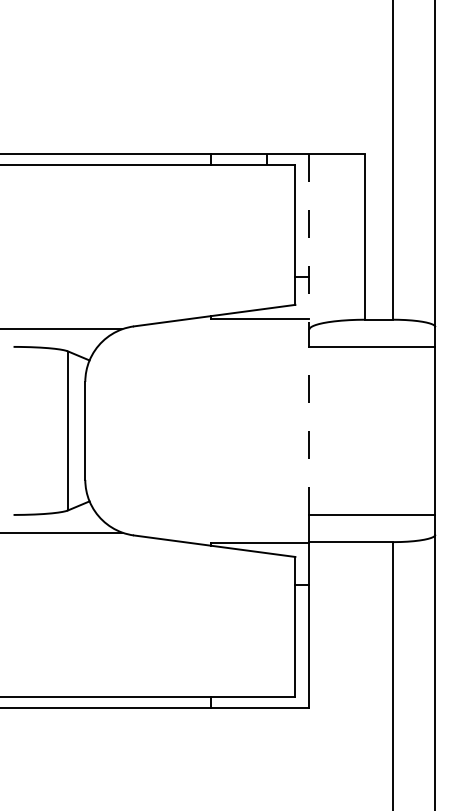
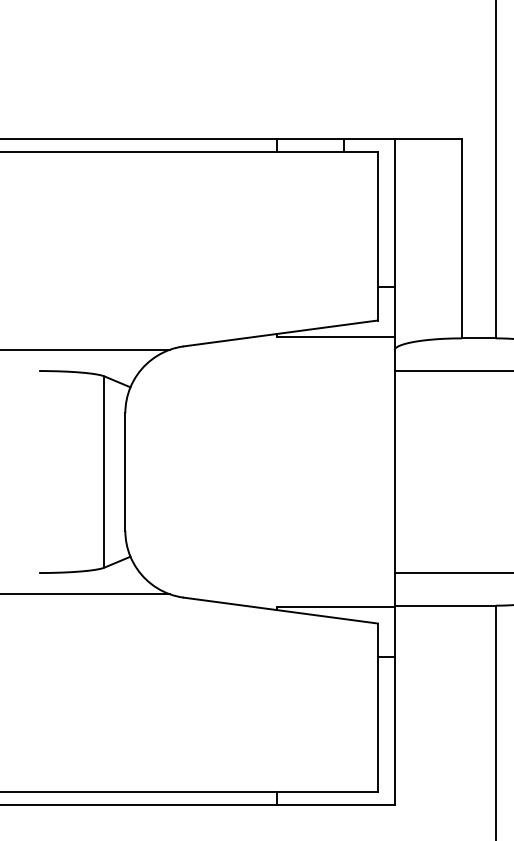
line: (309, 241) -> (394, 244), dashed -> solid
line: (309, 430) -> (394, 471), dashed -> solid

